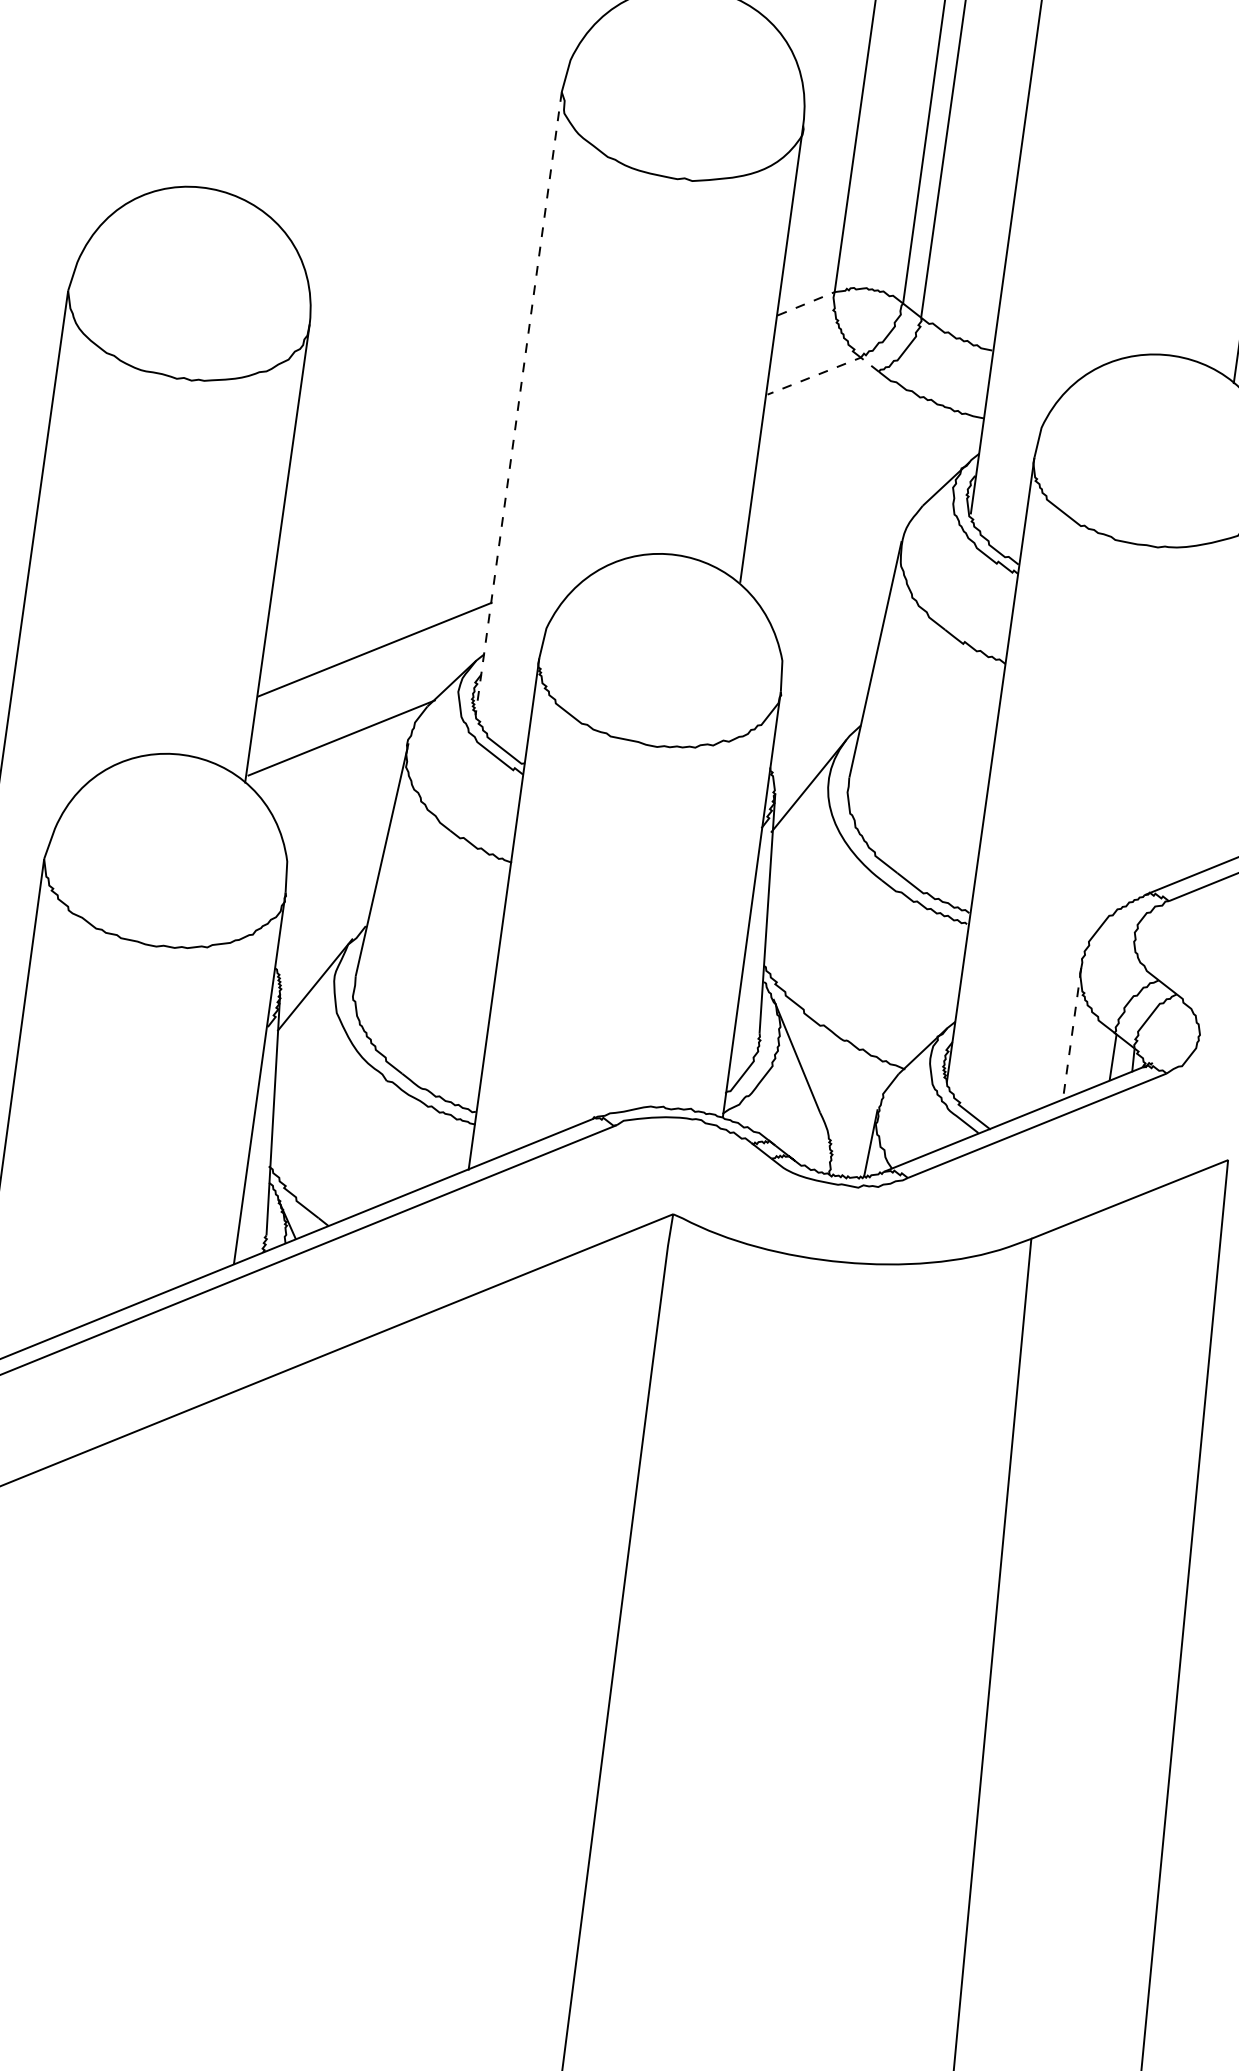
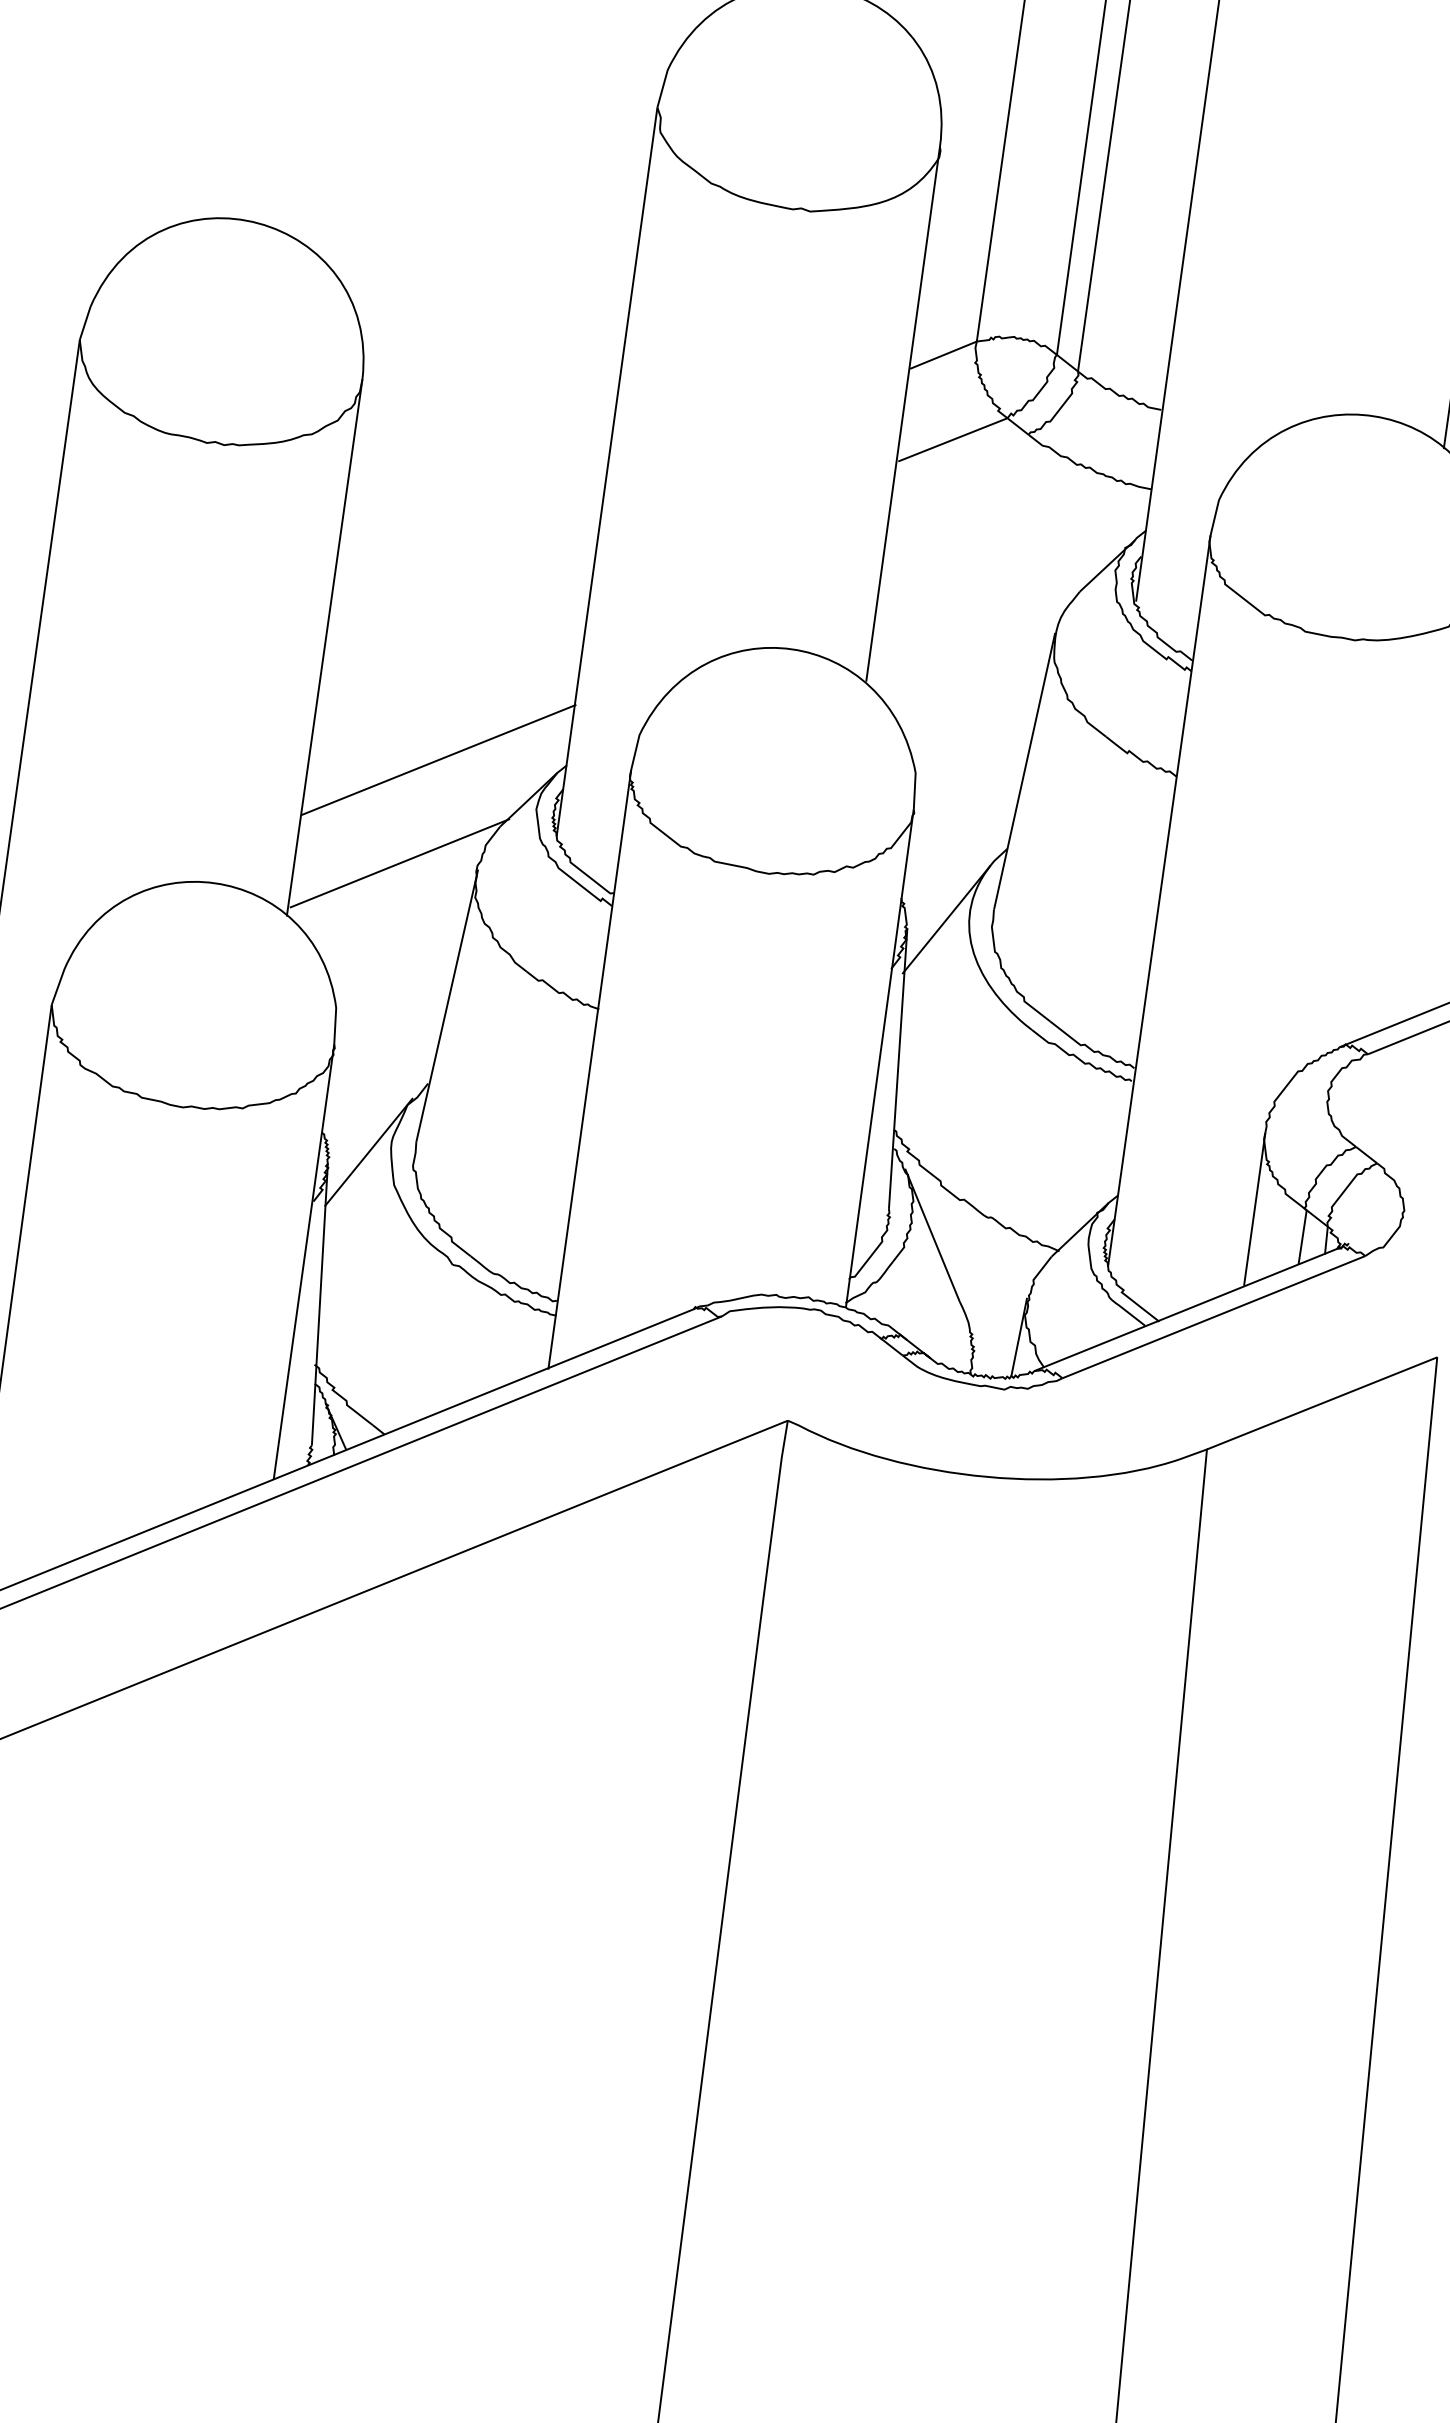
line: (806, 304) -> (943, 355), dashed -> solid
line: (825, 371) -> (965, 434), dashed -> solid
line: (519, 404) -> (607, 472), dashed -> solid
line: (1071, 1033) -> (1254, 1209), dashed -> solid

